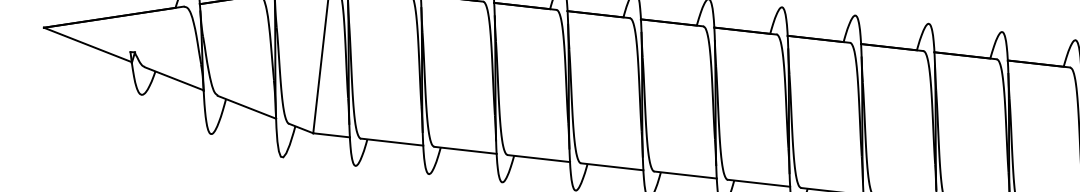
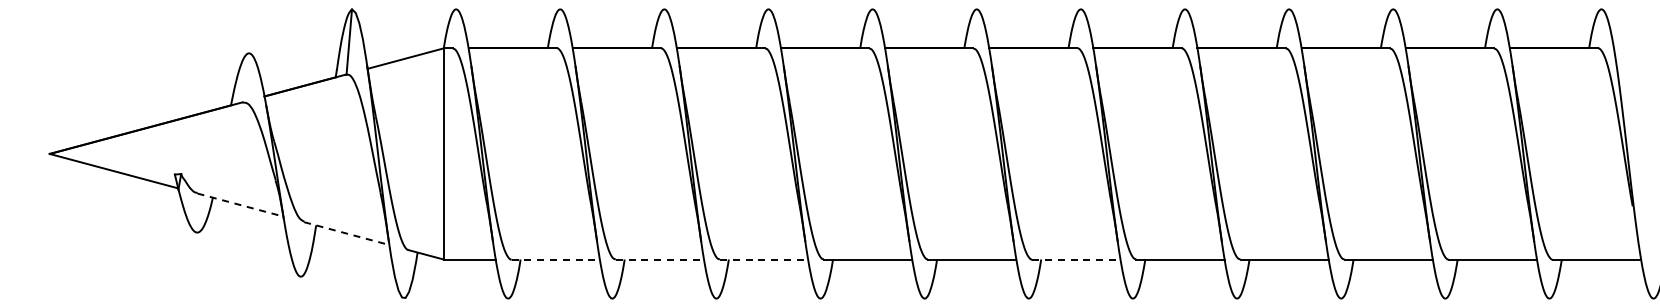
line: (174, 79) -> (240, 205), solid -> dashed
line: (247, 107) -> (347, 233), solid -> dashed
line: (392, 142) -> (556, 259), solid -> dashed
line: (465, 150) -> (660, 259), solid -> dashed
line: (539, 158) -> (764, 259), solid -> dashed
line: (759, 183) -> (1076, 259), solid -> dashed

